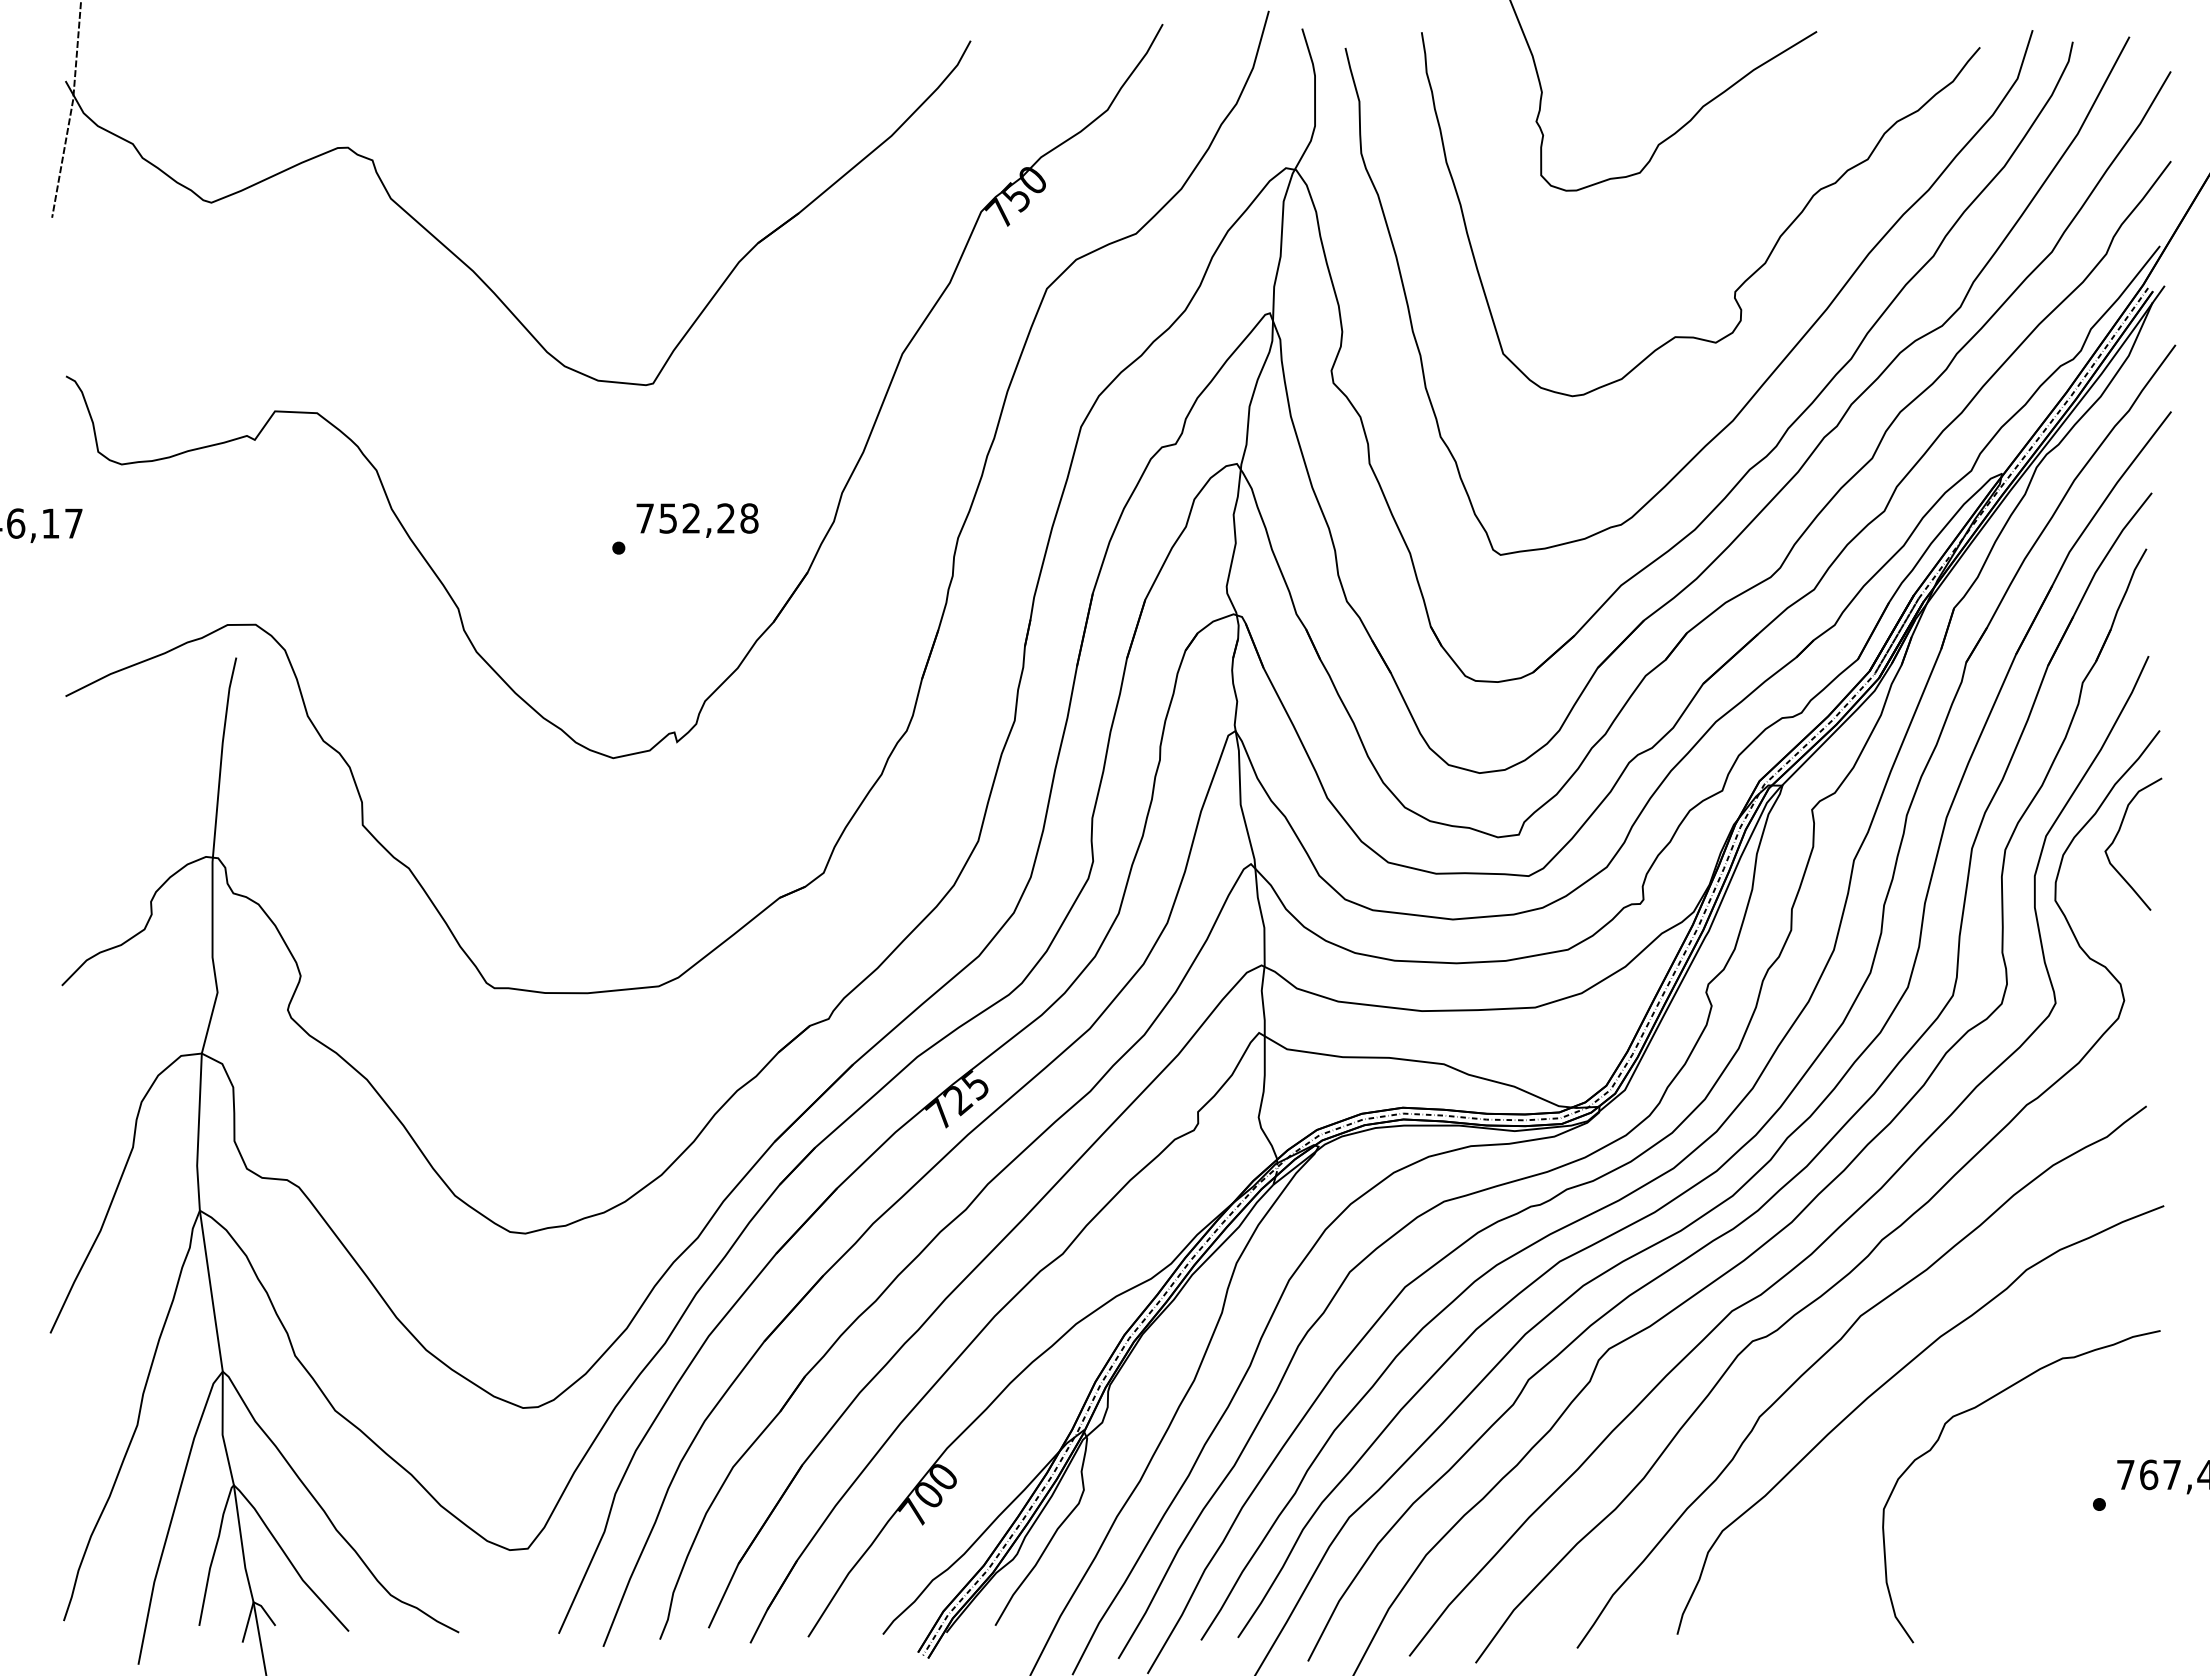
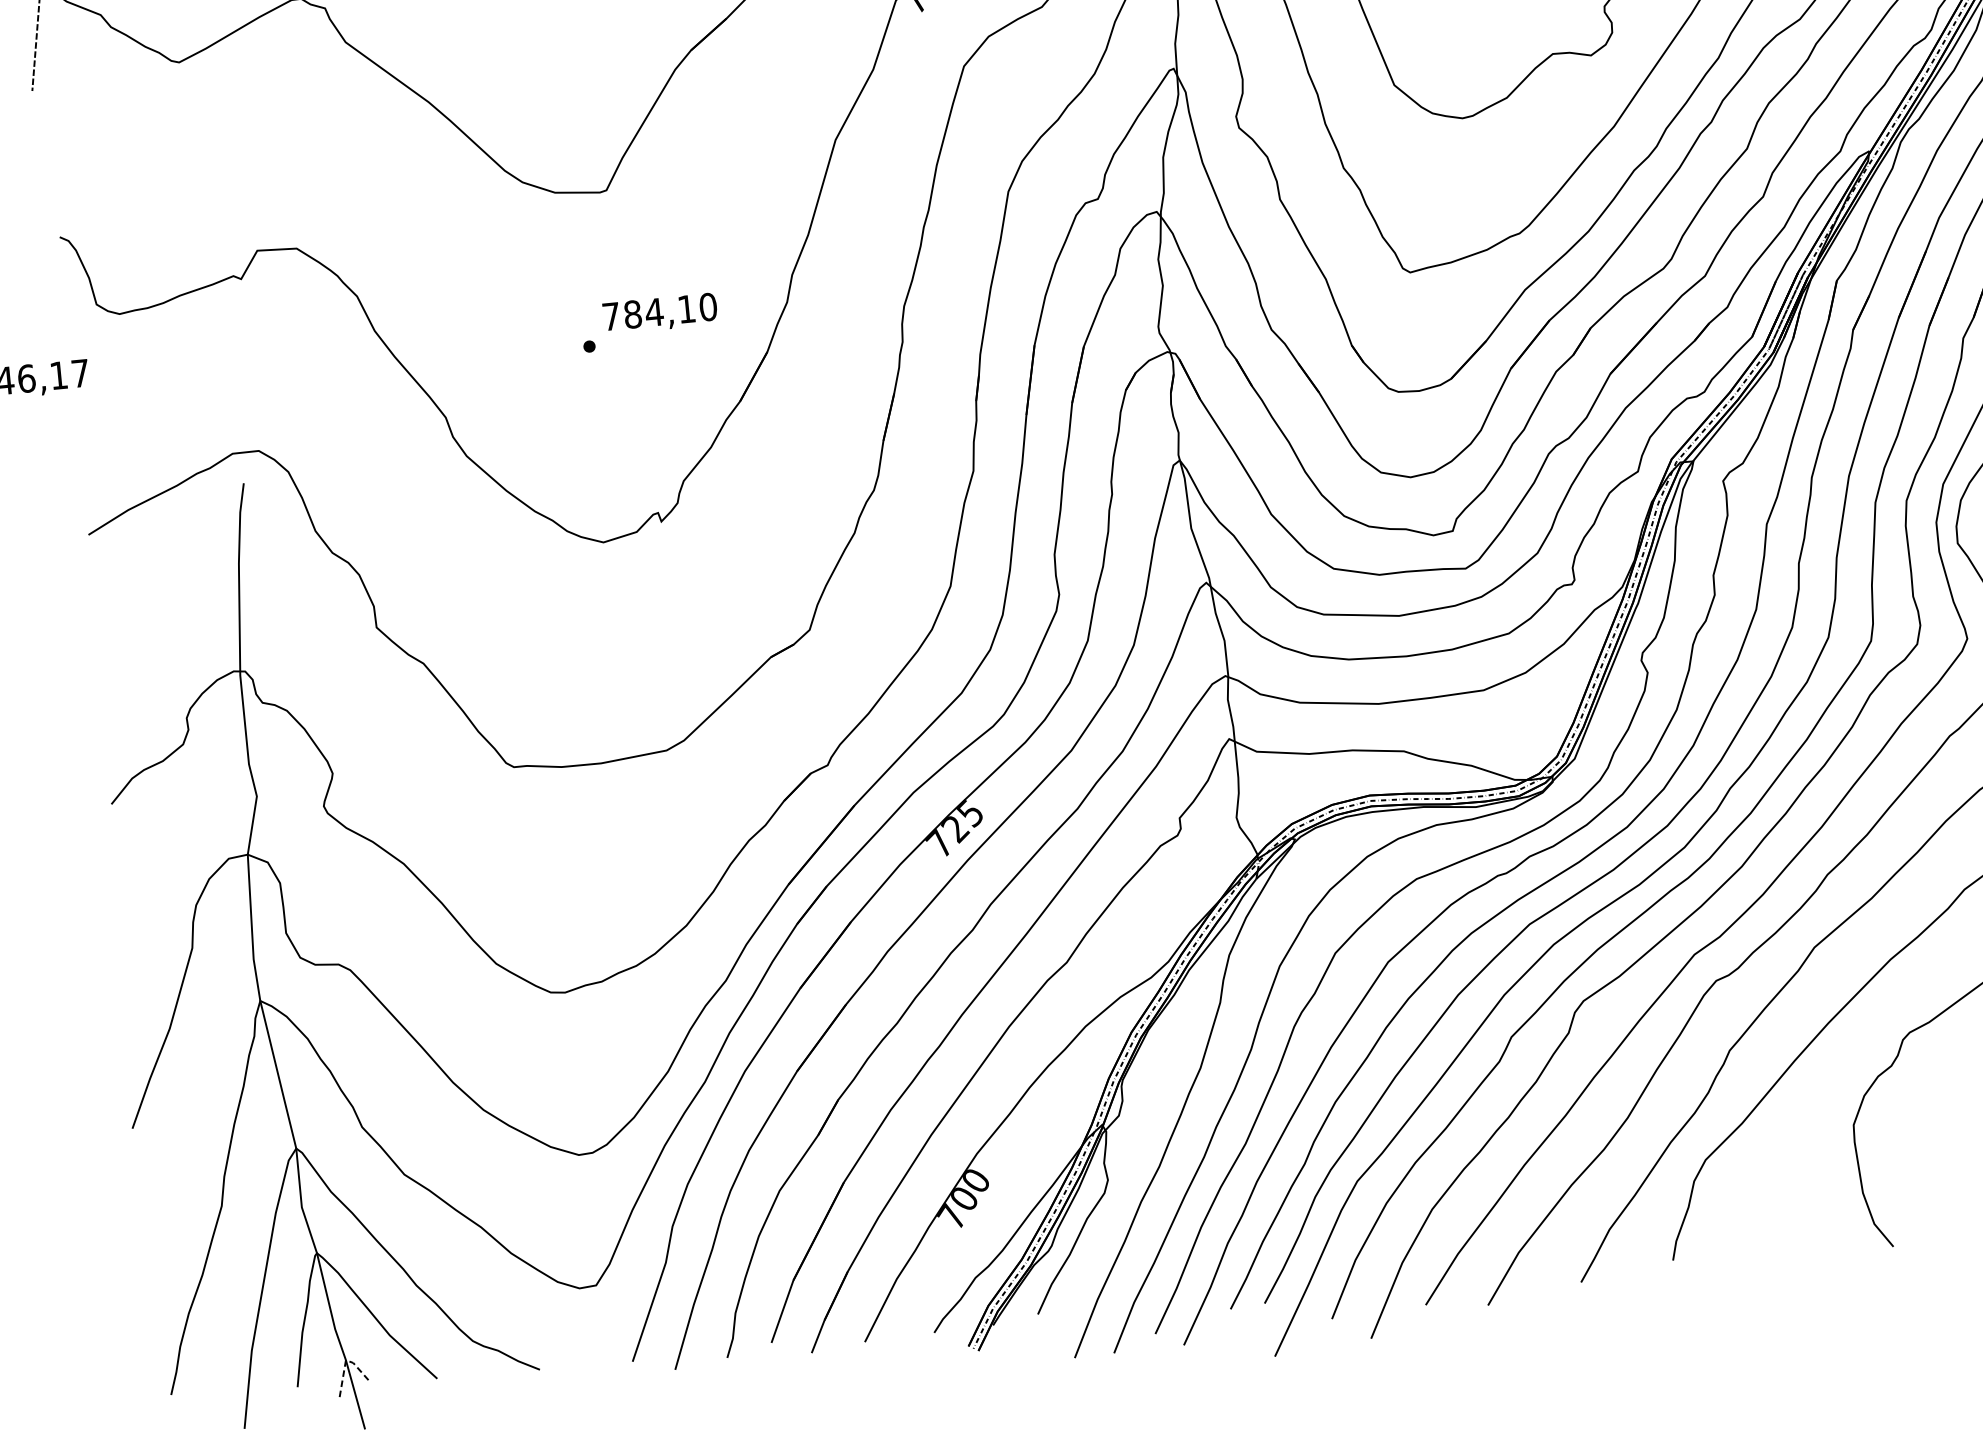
text: (708, 518) -> (670, 310), 752,28 -> 784,10
line: (252, 1605) -> (345, 1363), solid -> dashed

